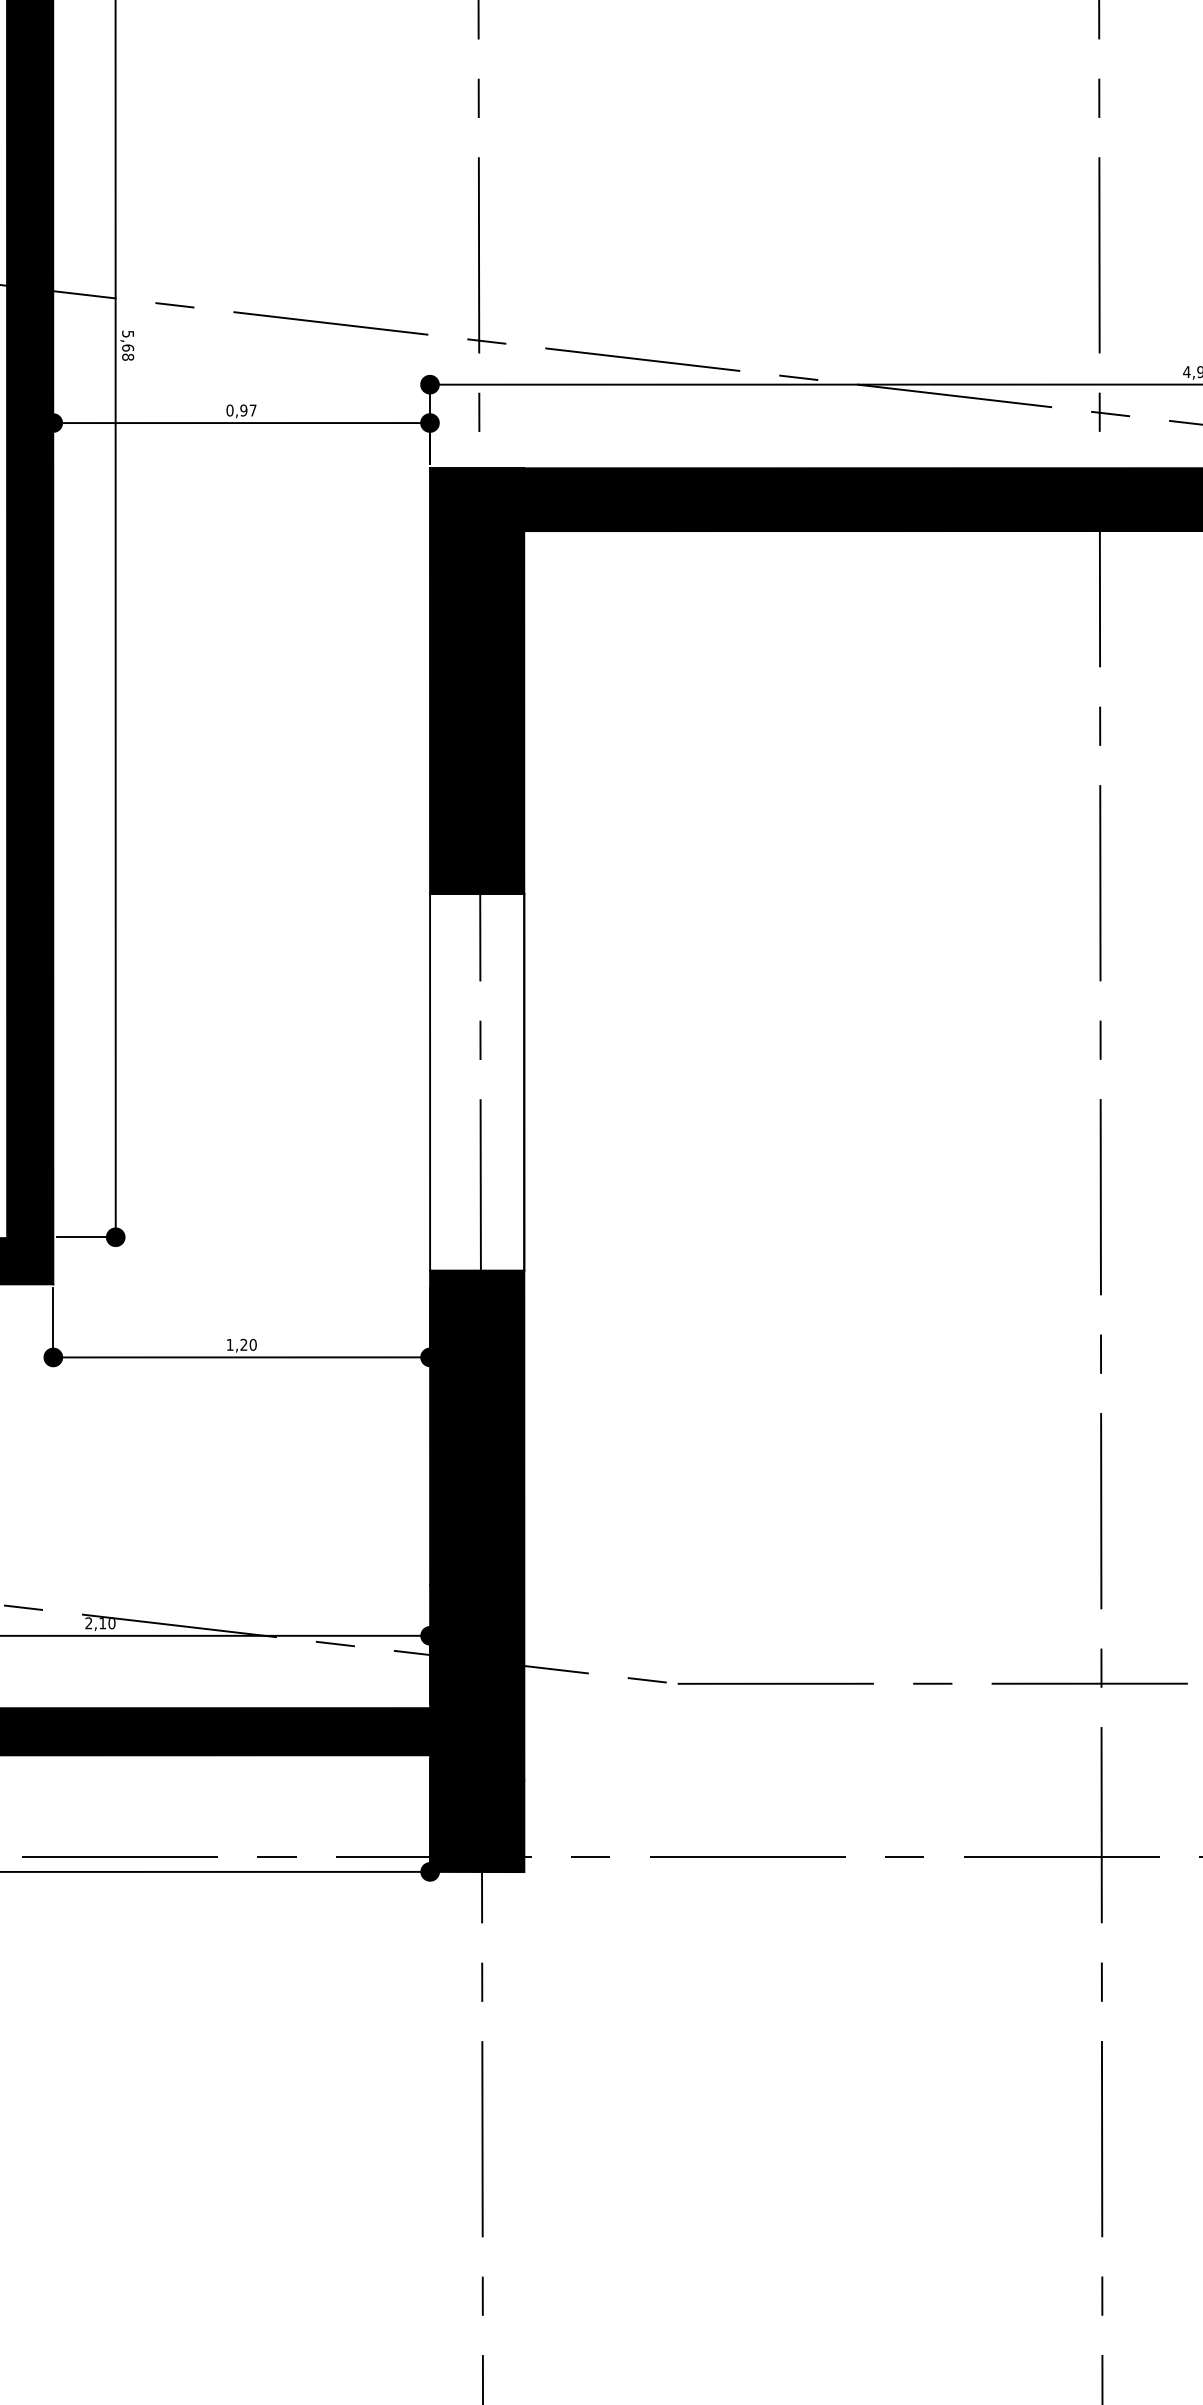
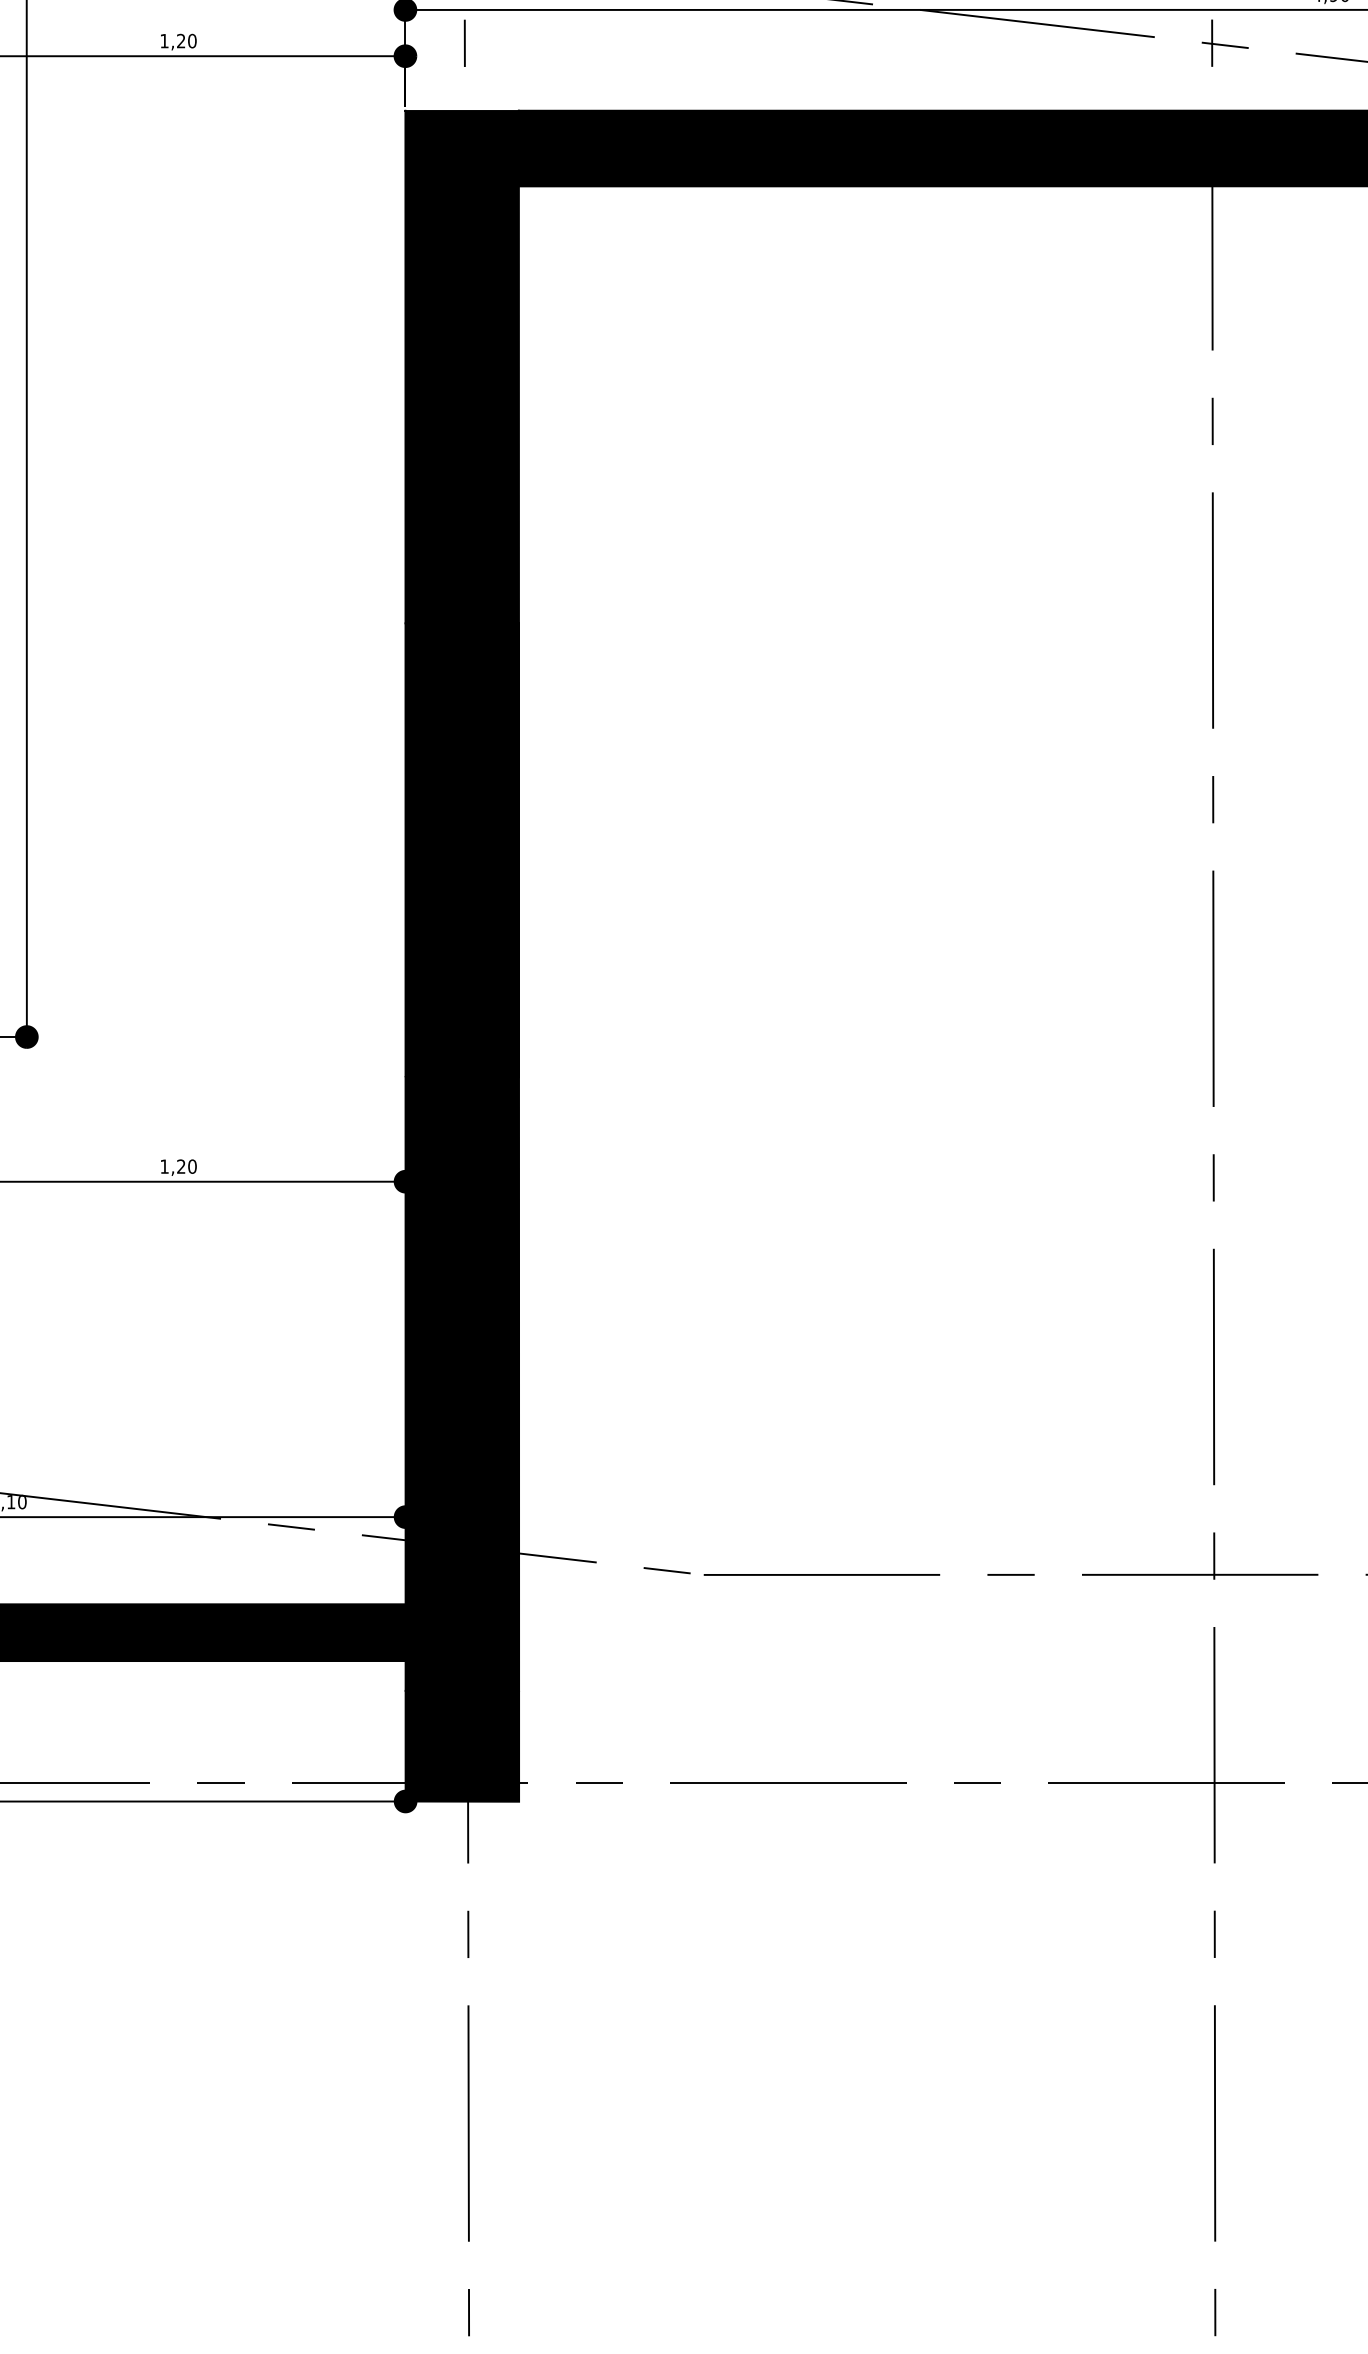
text: (241, 410) -> (178, 41), 0,97 -> 1,20
fill: (477, 1081) -> (462, 849), added

